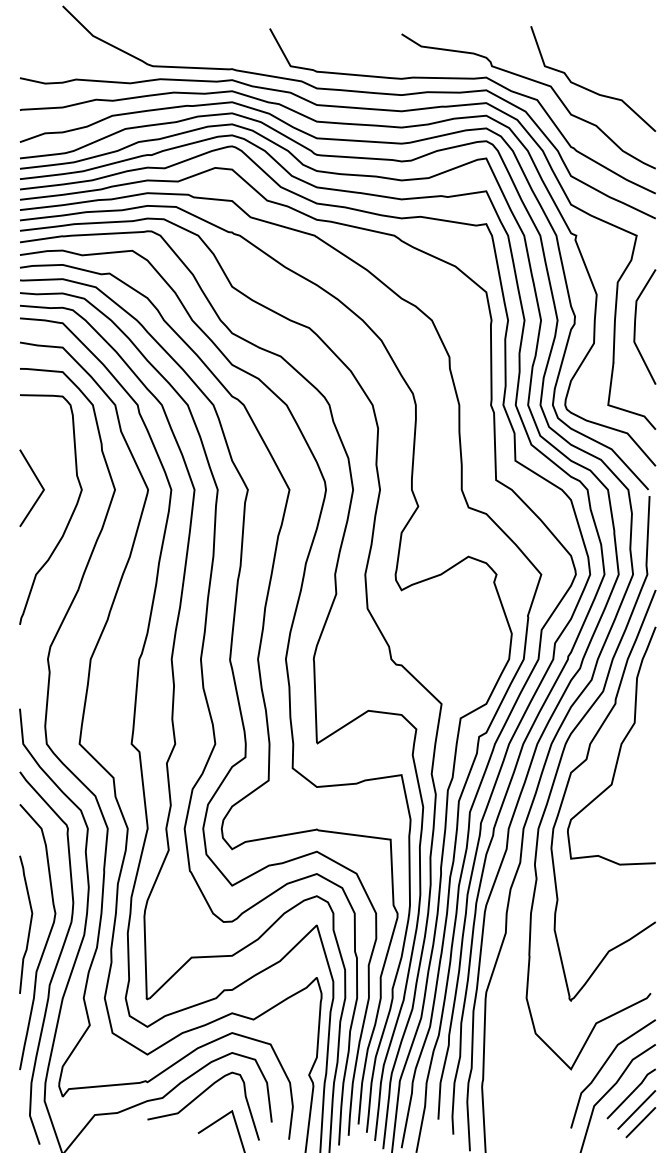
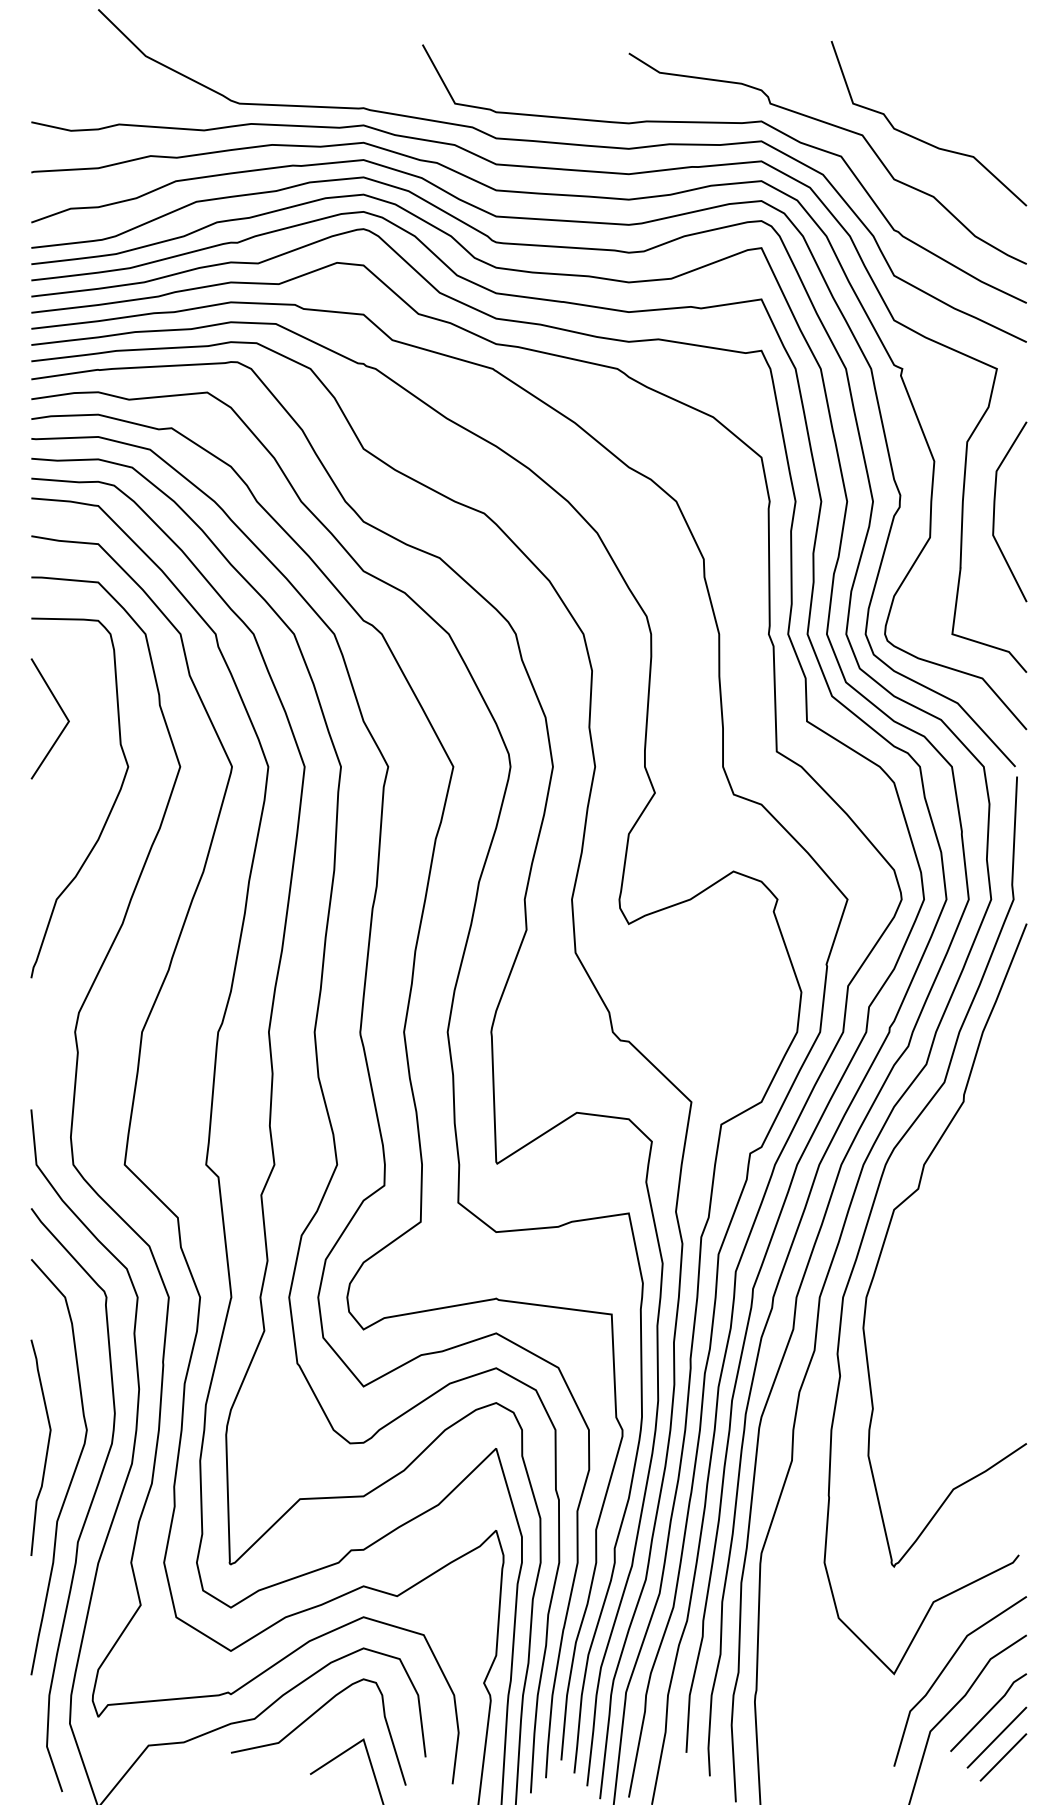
line: (37, 481) -> (58, 708), moved
curve: (619, 747) -> (969, 1170), removed

